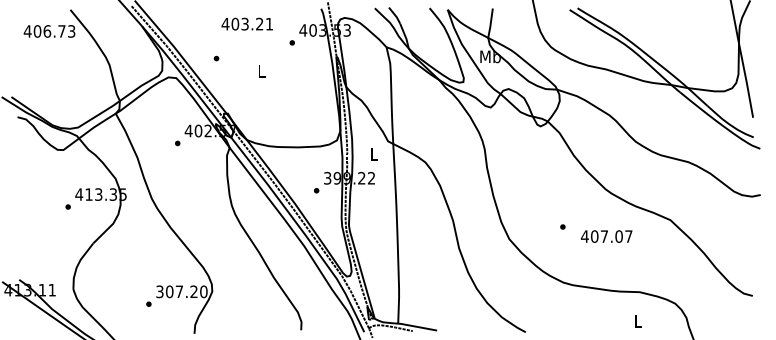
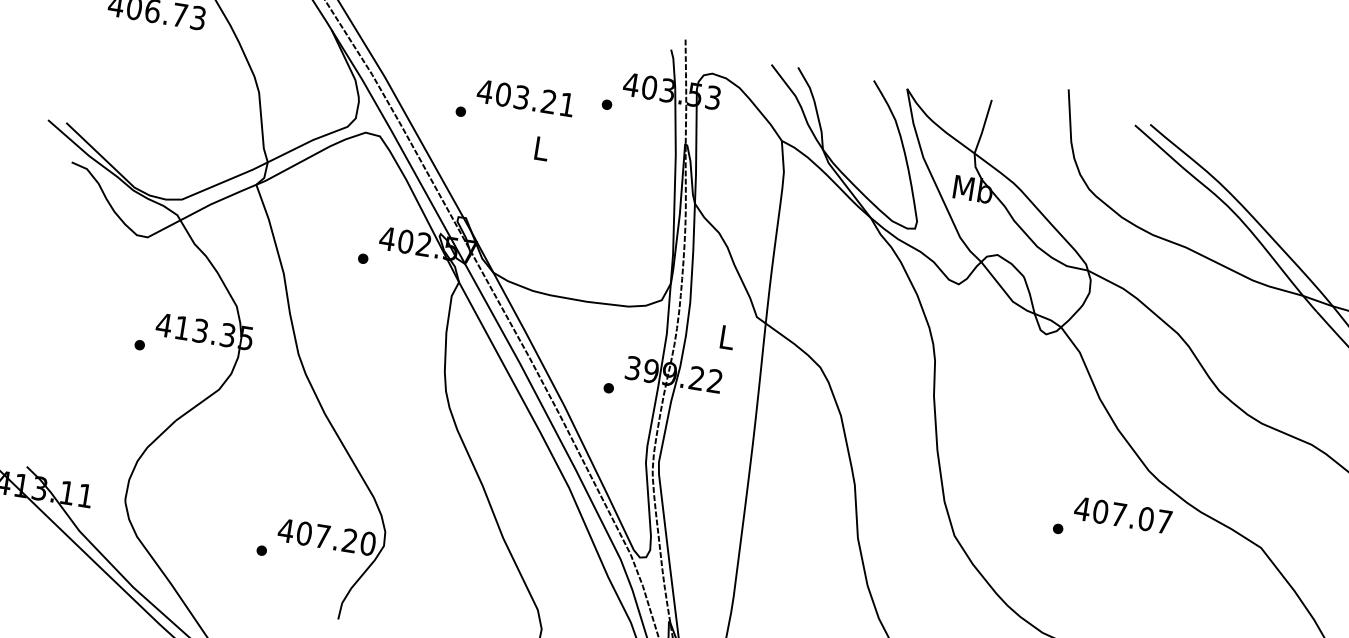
text: (246, 23) -> (524, 96), moved
text: (606, 236) -> (1122, 515), moved
text: (159, 291) -> (285, 529), 307.20 -> 407.20

